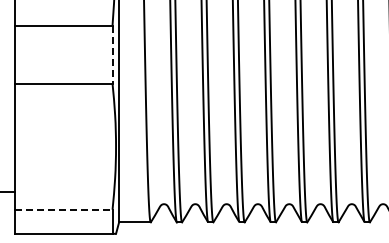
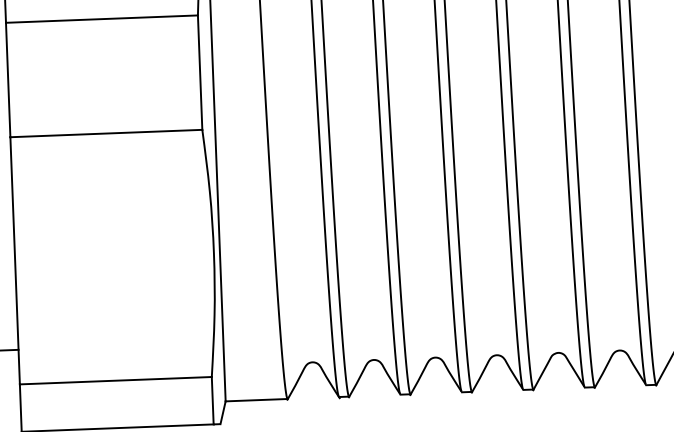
line: (112, 55) -> (200, 74), dashed -> solid
line: (63, 209) -> (115, 380), dashed -> solid

